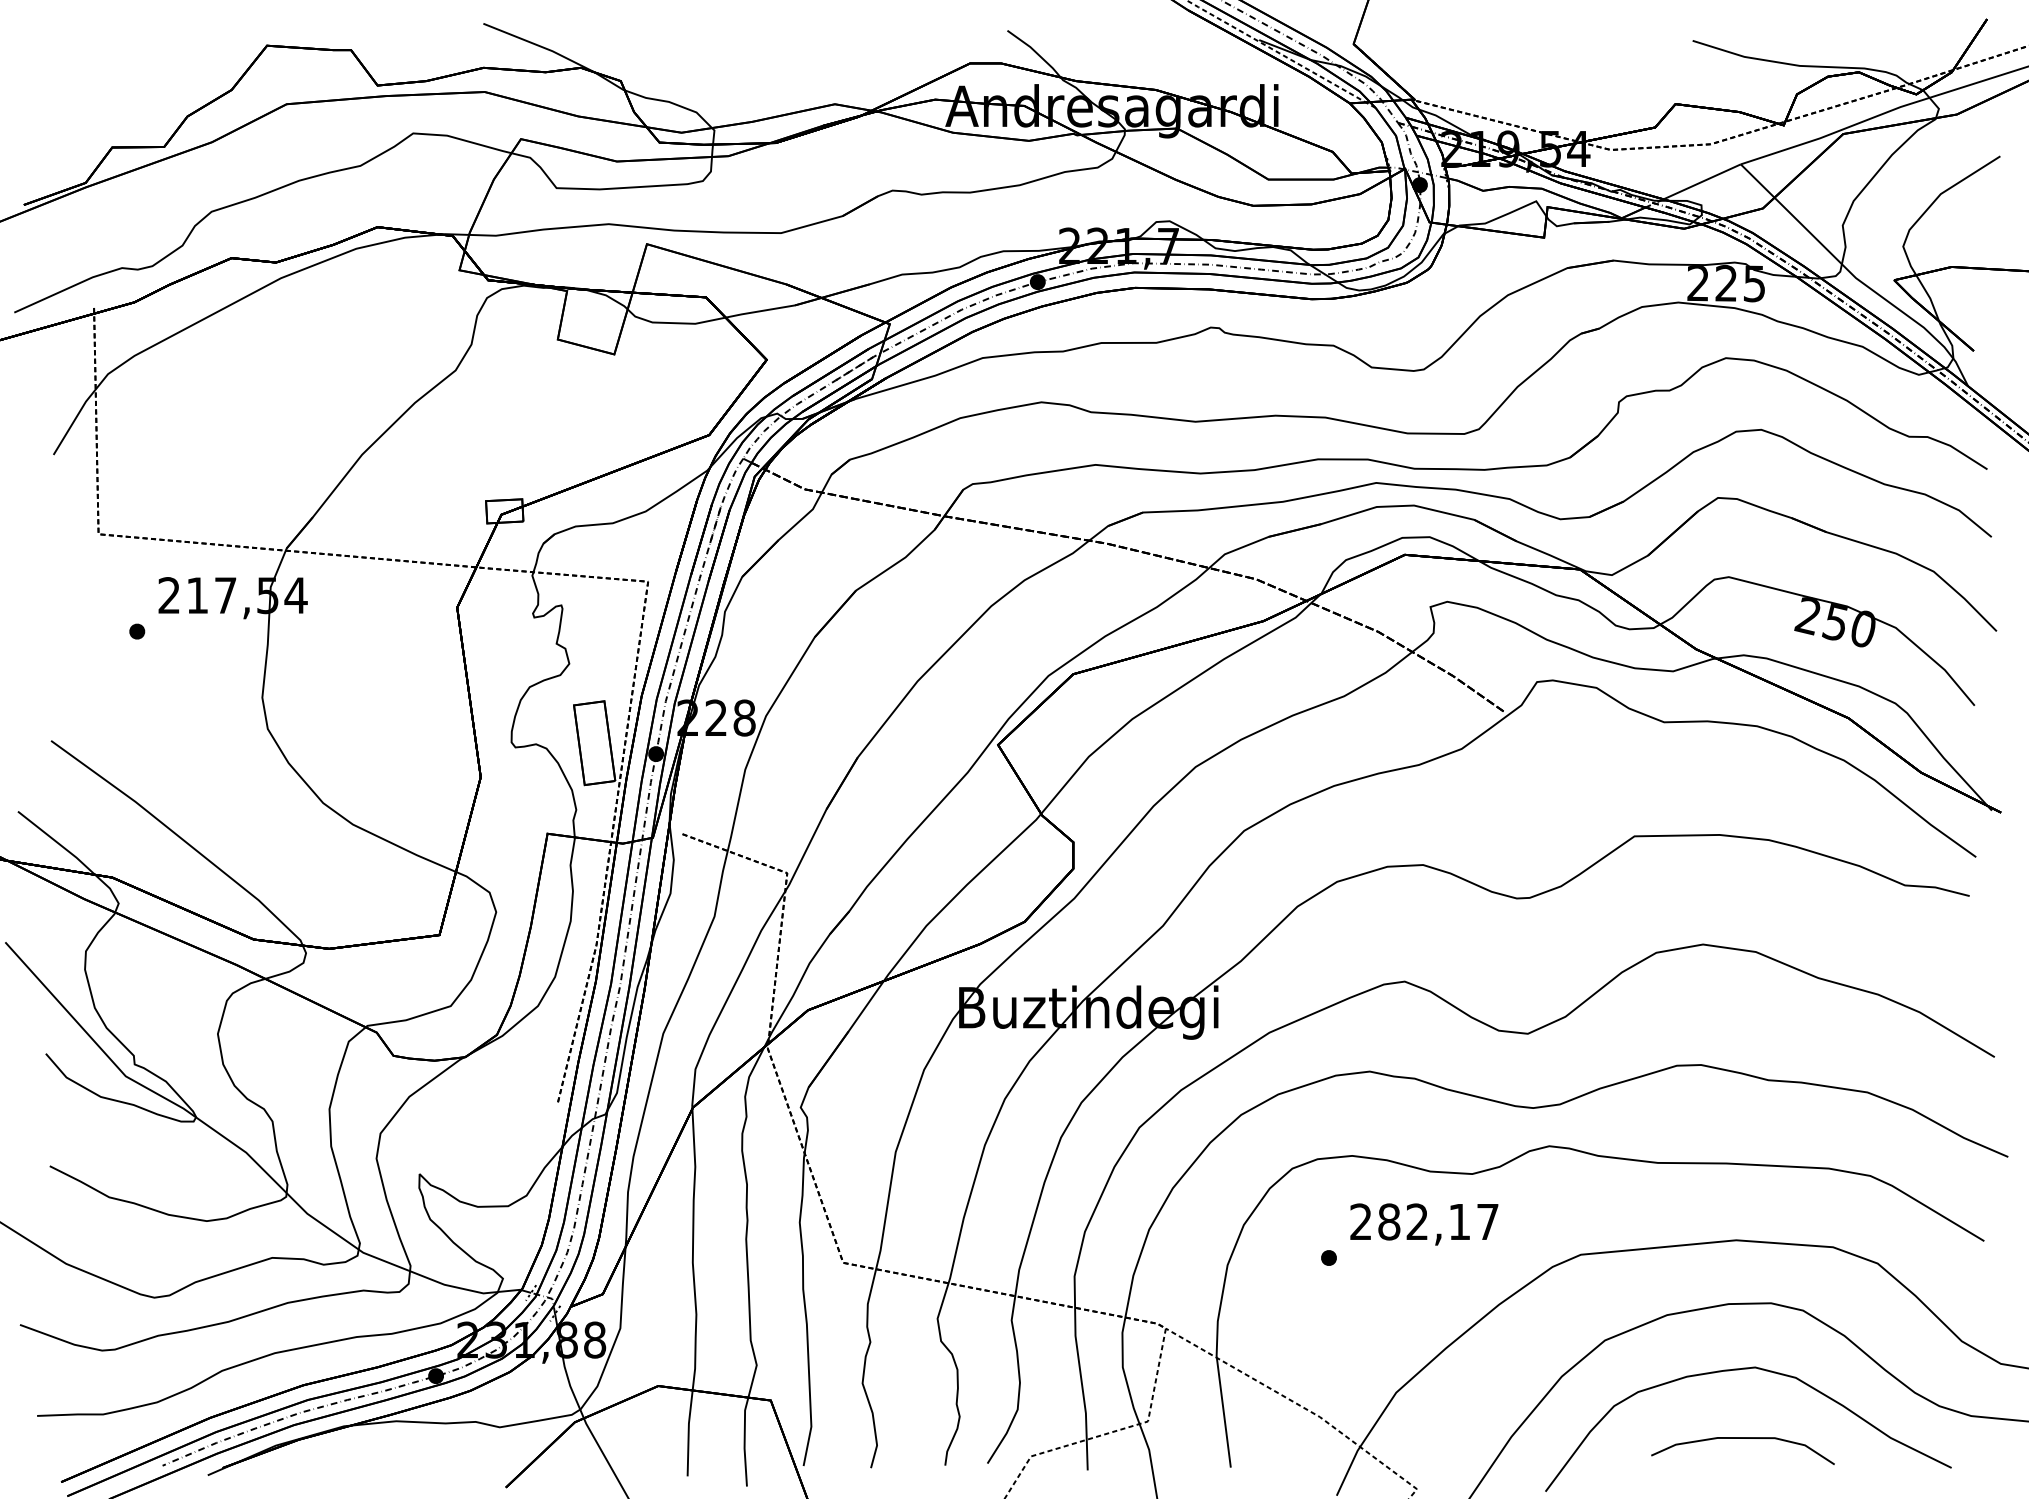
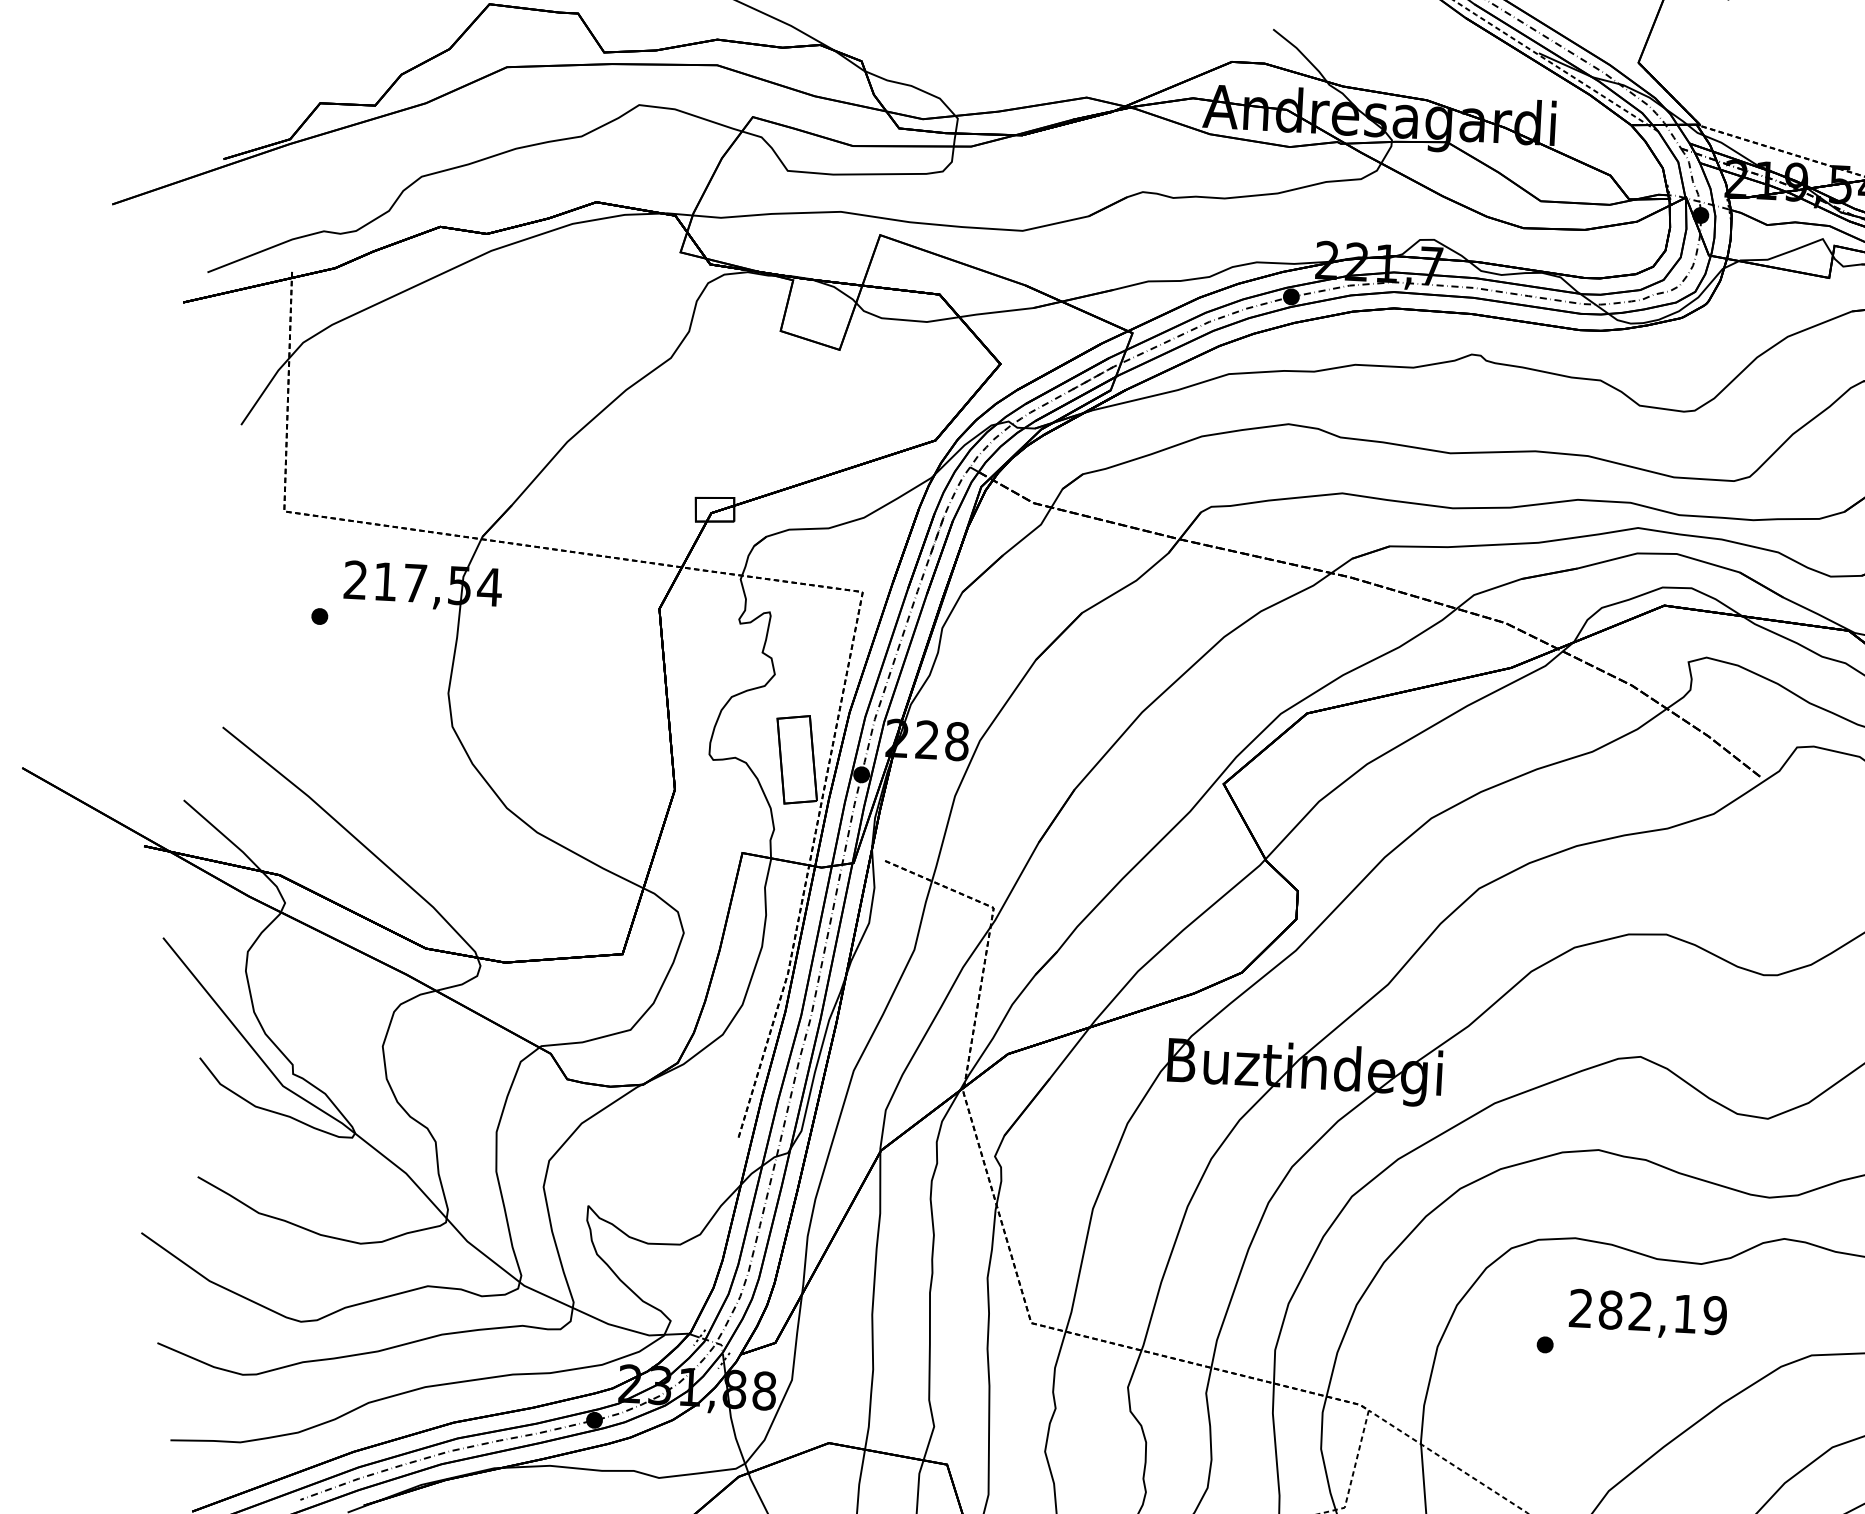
text: (1487, 1221) -> (1714, 1315), 282,17 -> 282,19

